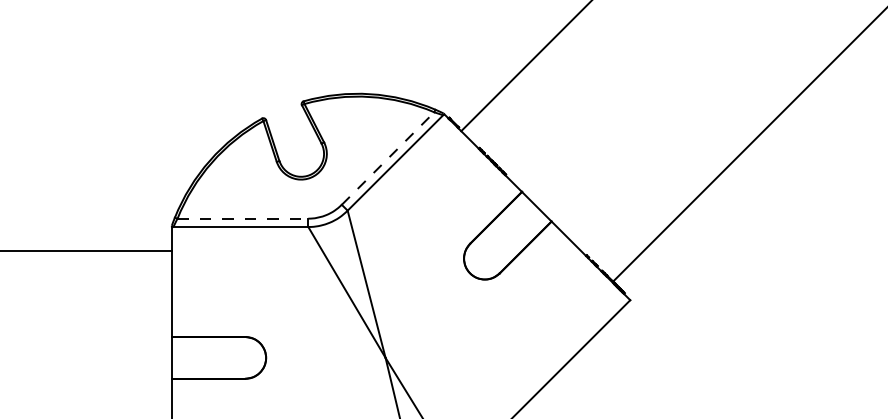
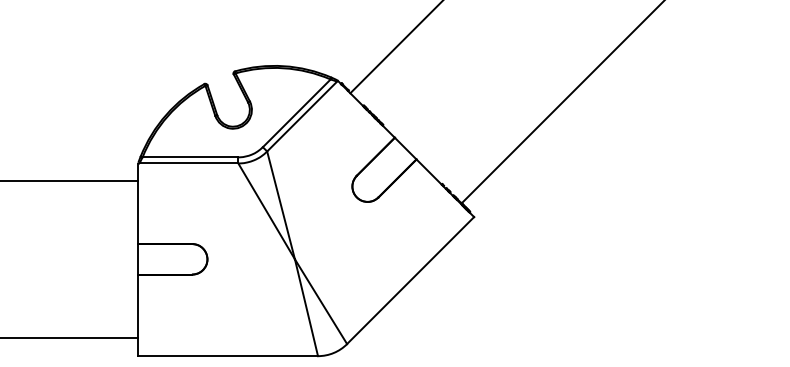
line: (387, 158) -> (296, 113), dashed -> solid
line: (242, 218) -> (190, 157), dashed -> solid

